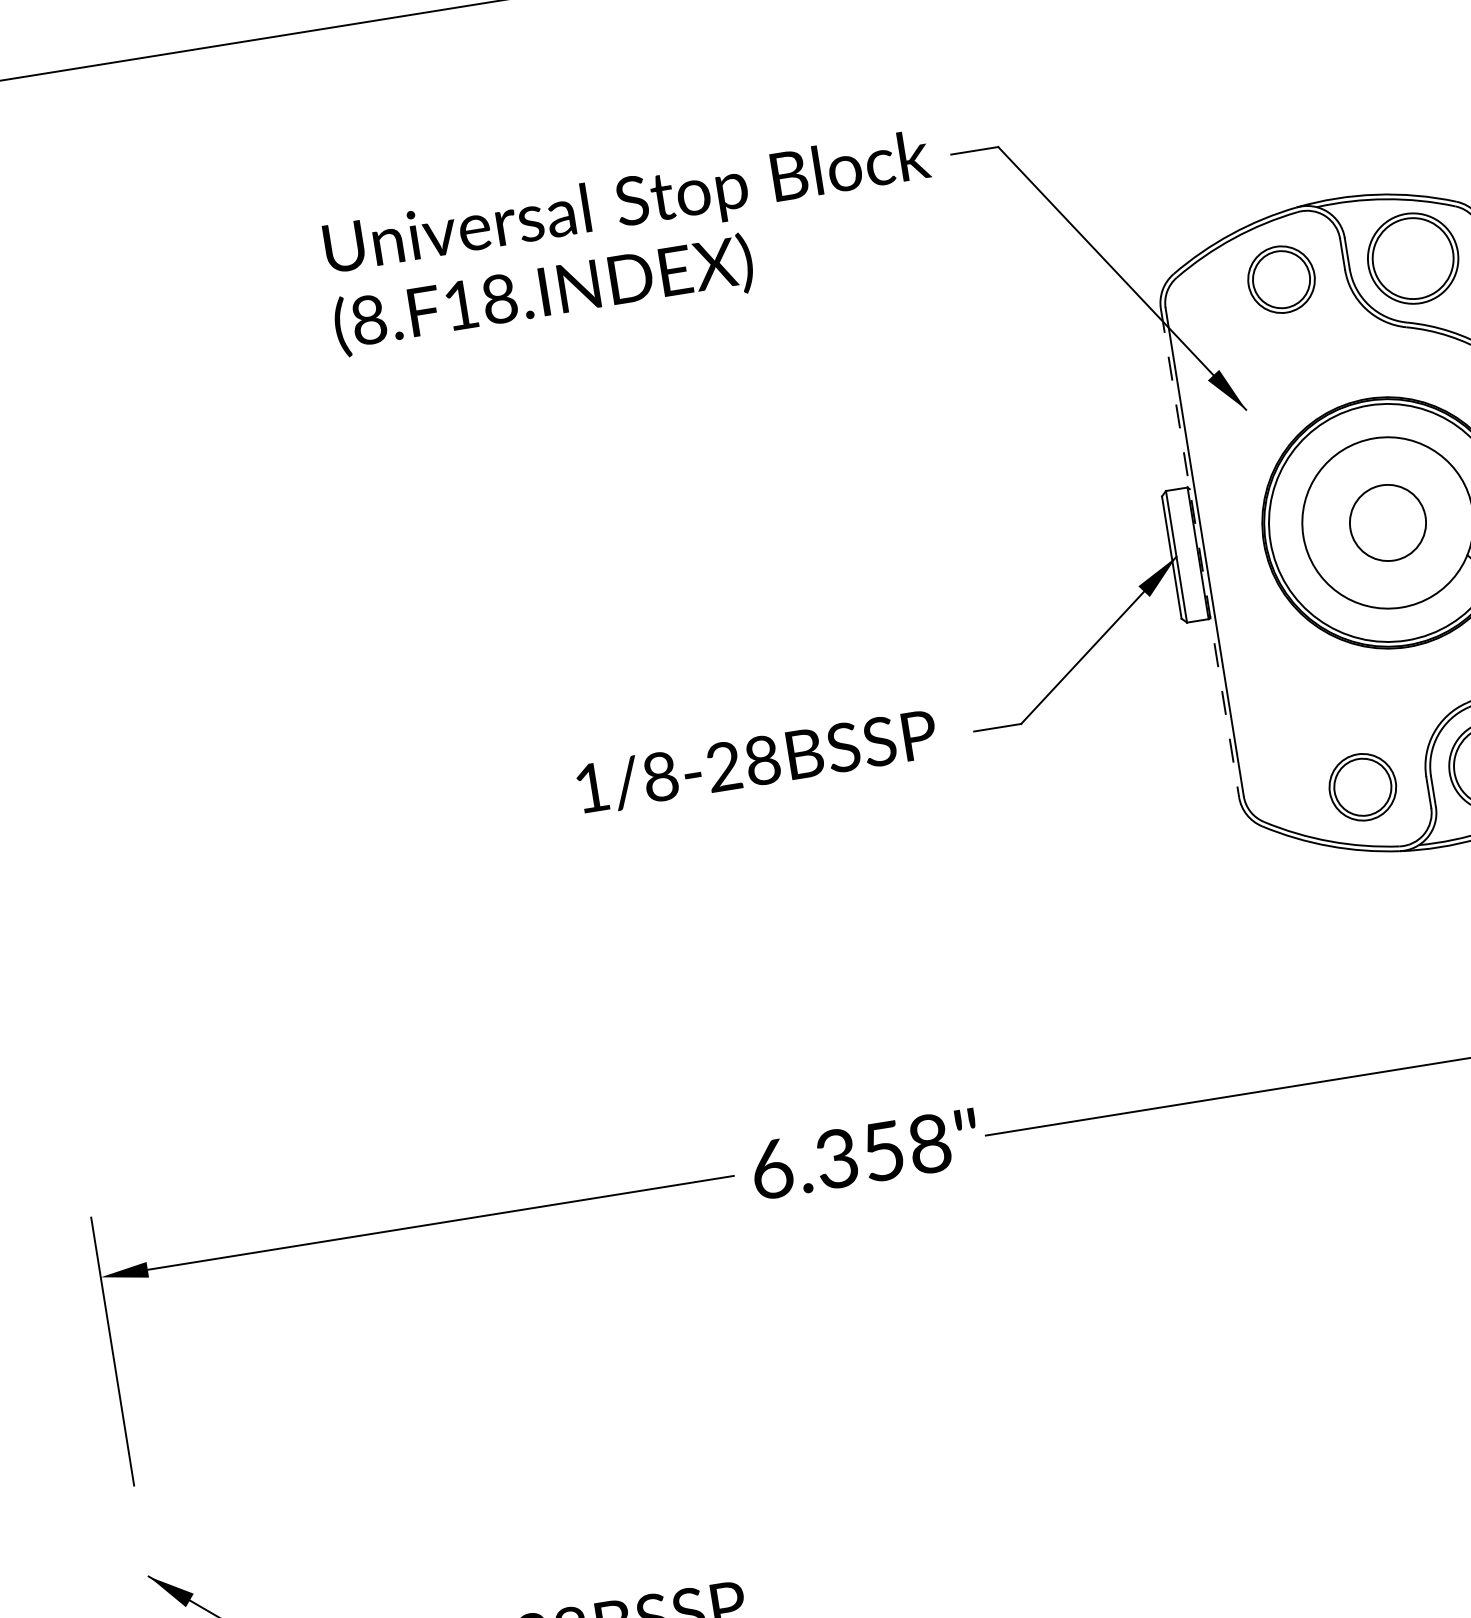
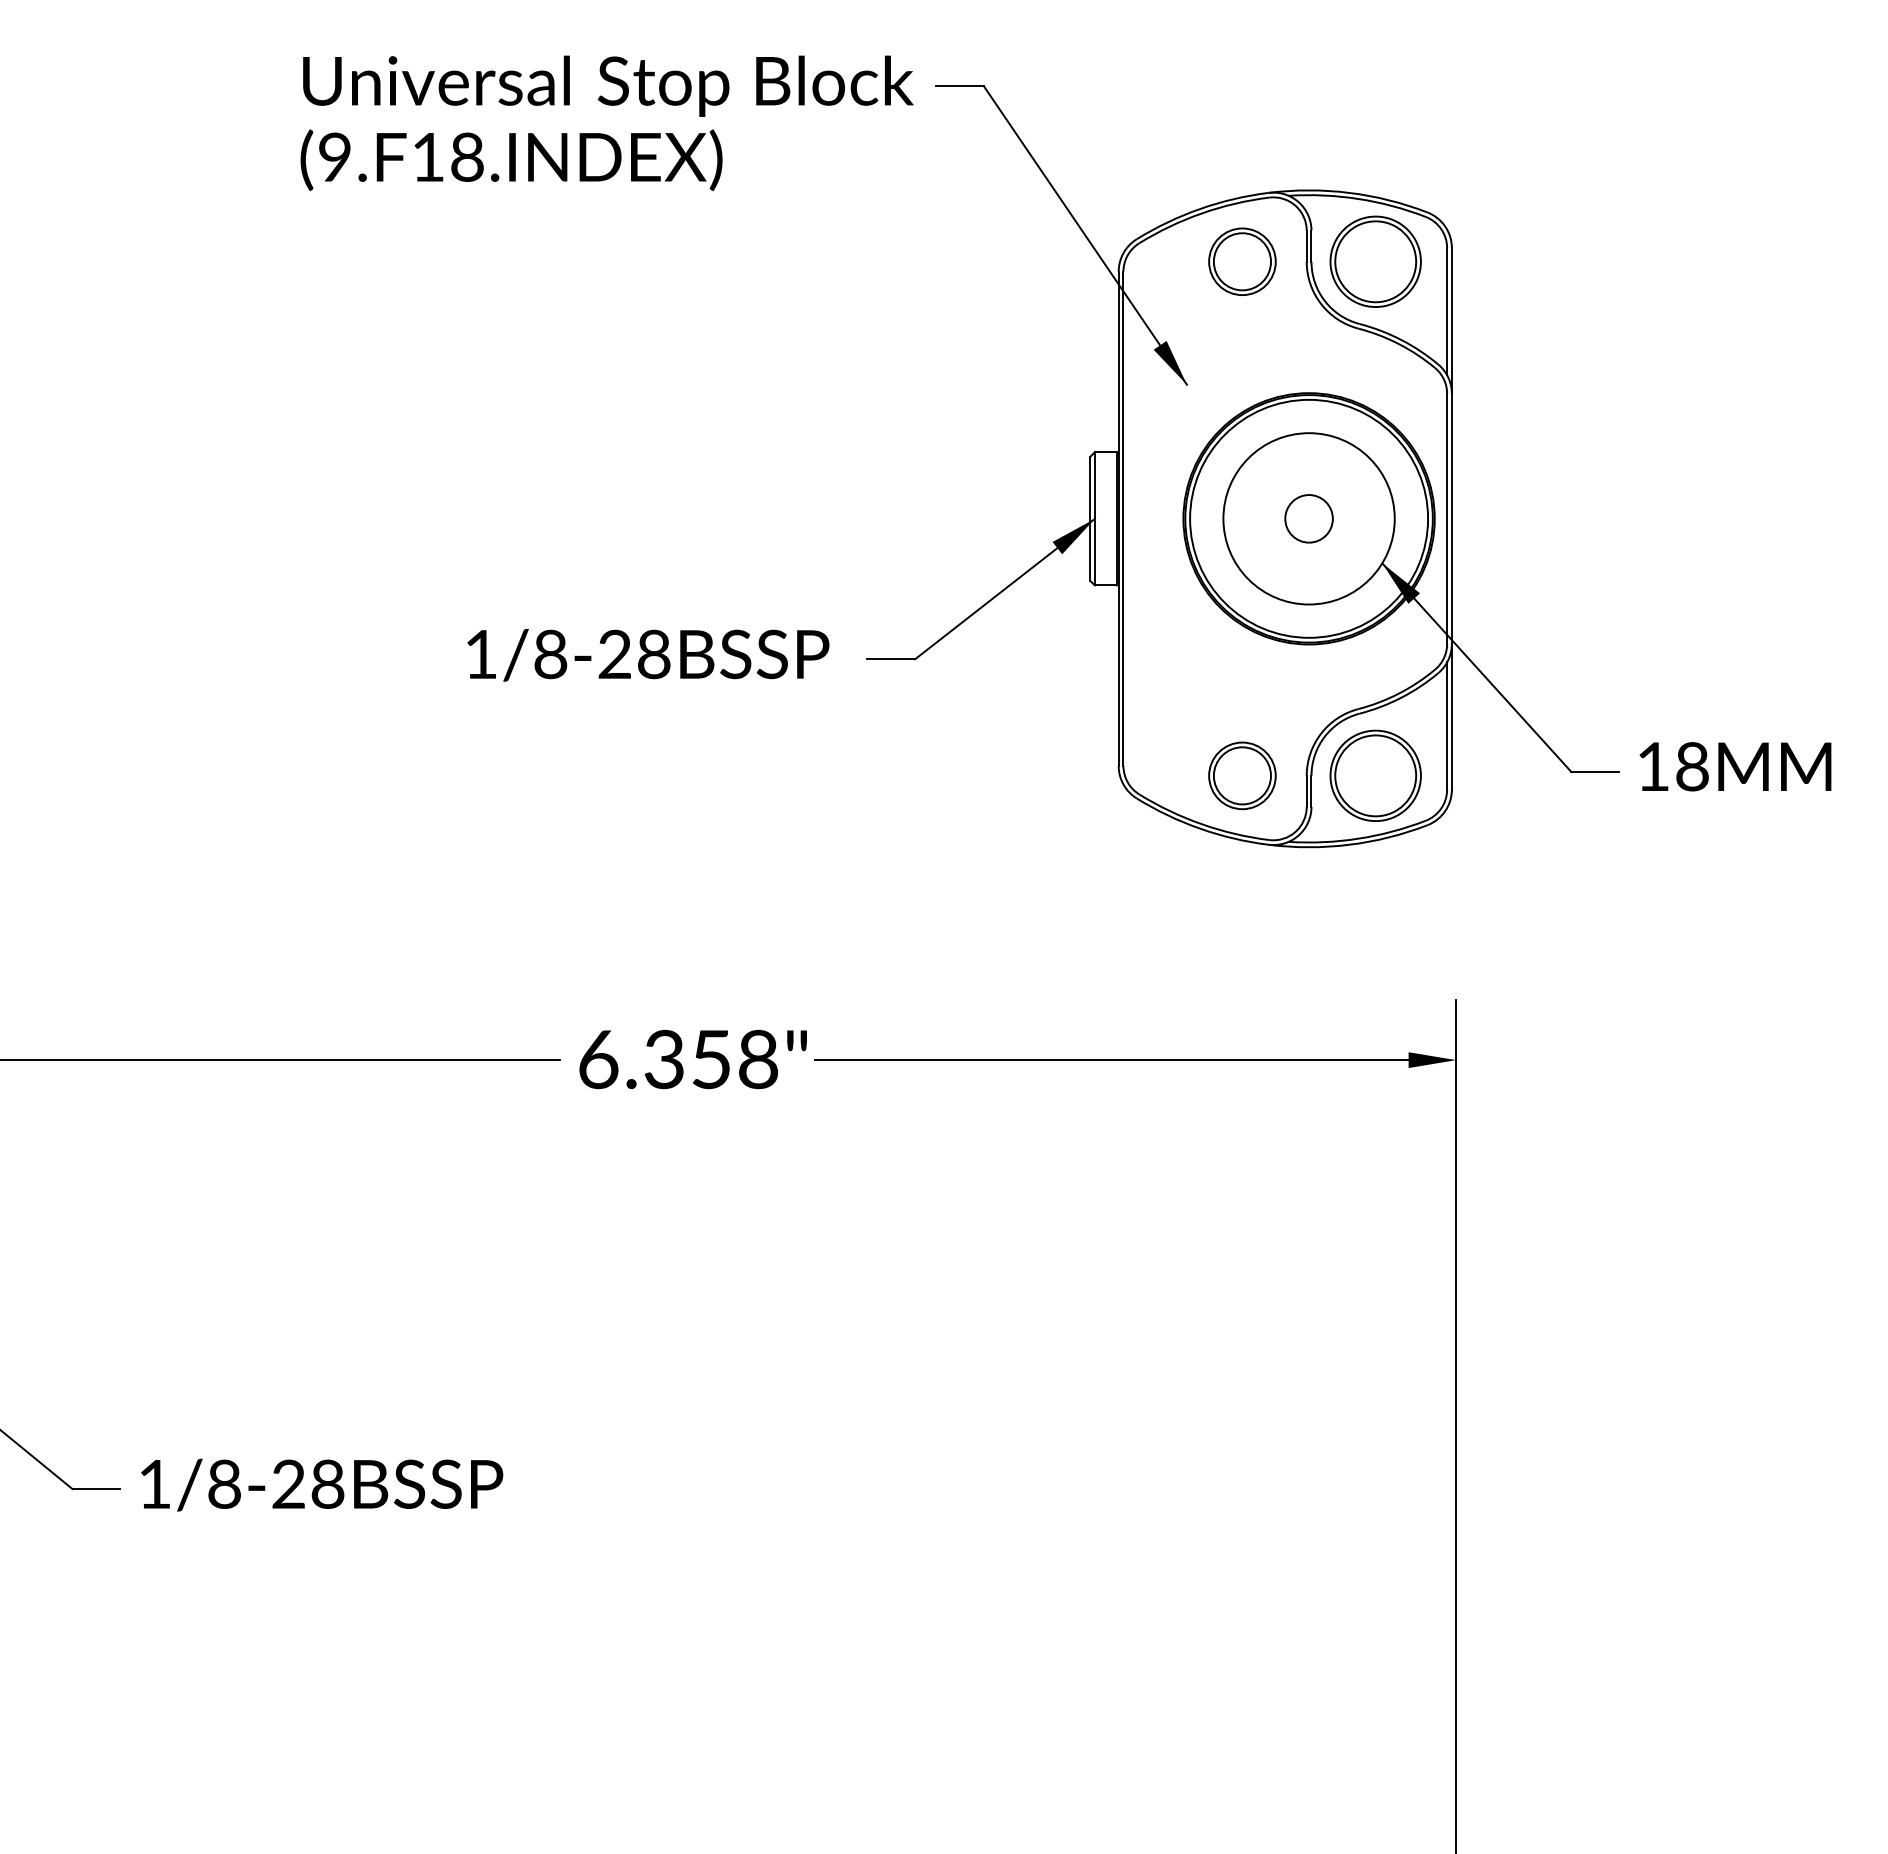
text: (368, 321) -> (334, 158), (8.F18.INDEX) -> (9.F18.INDEX)
circle: (1387, 522) -> (1308, 518), size x0.62
line: (1199, 553) -> (1118, 519), dashed -> solid

